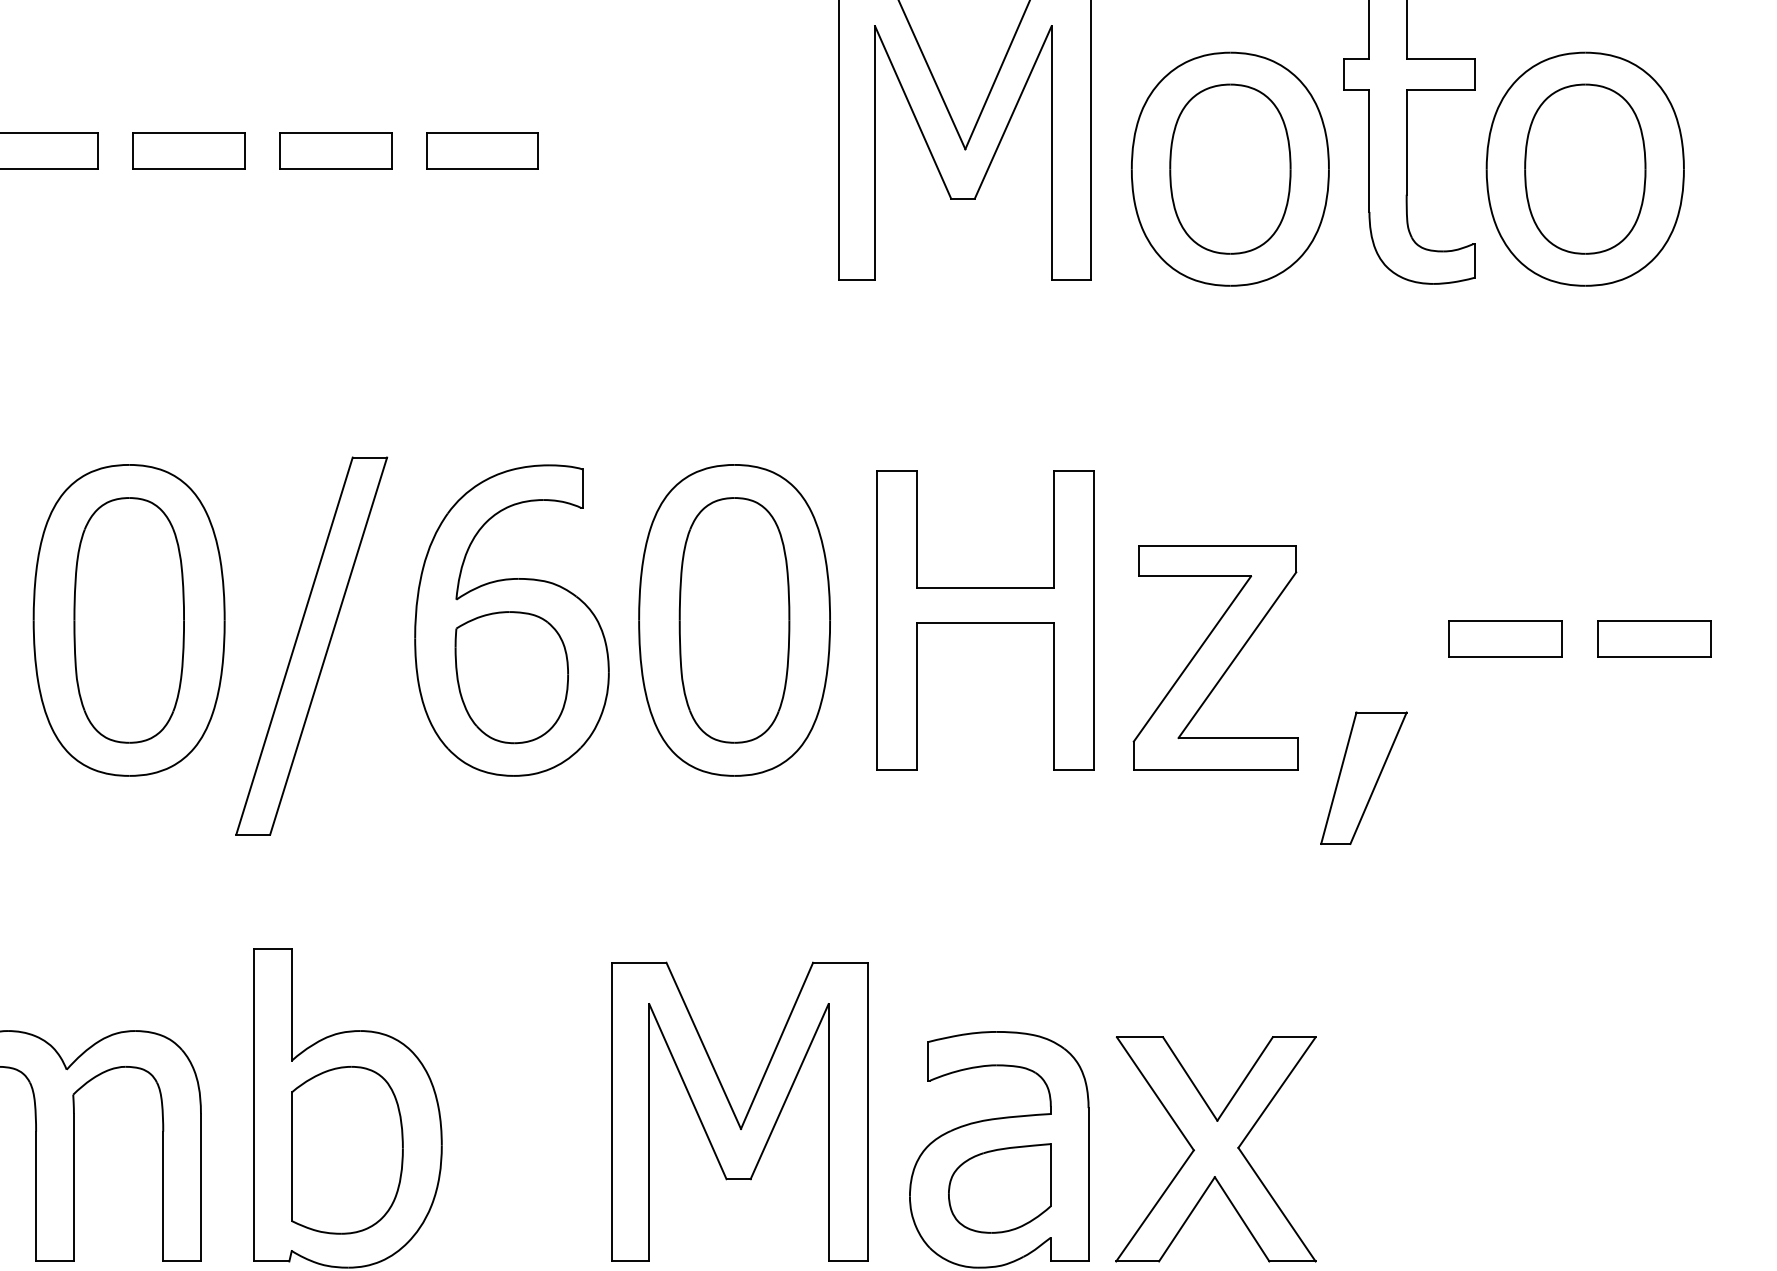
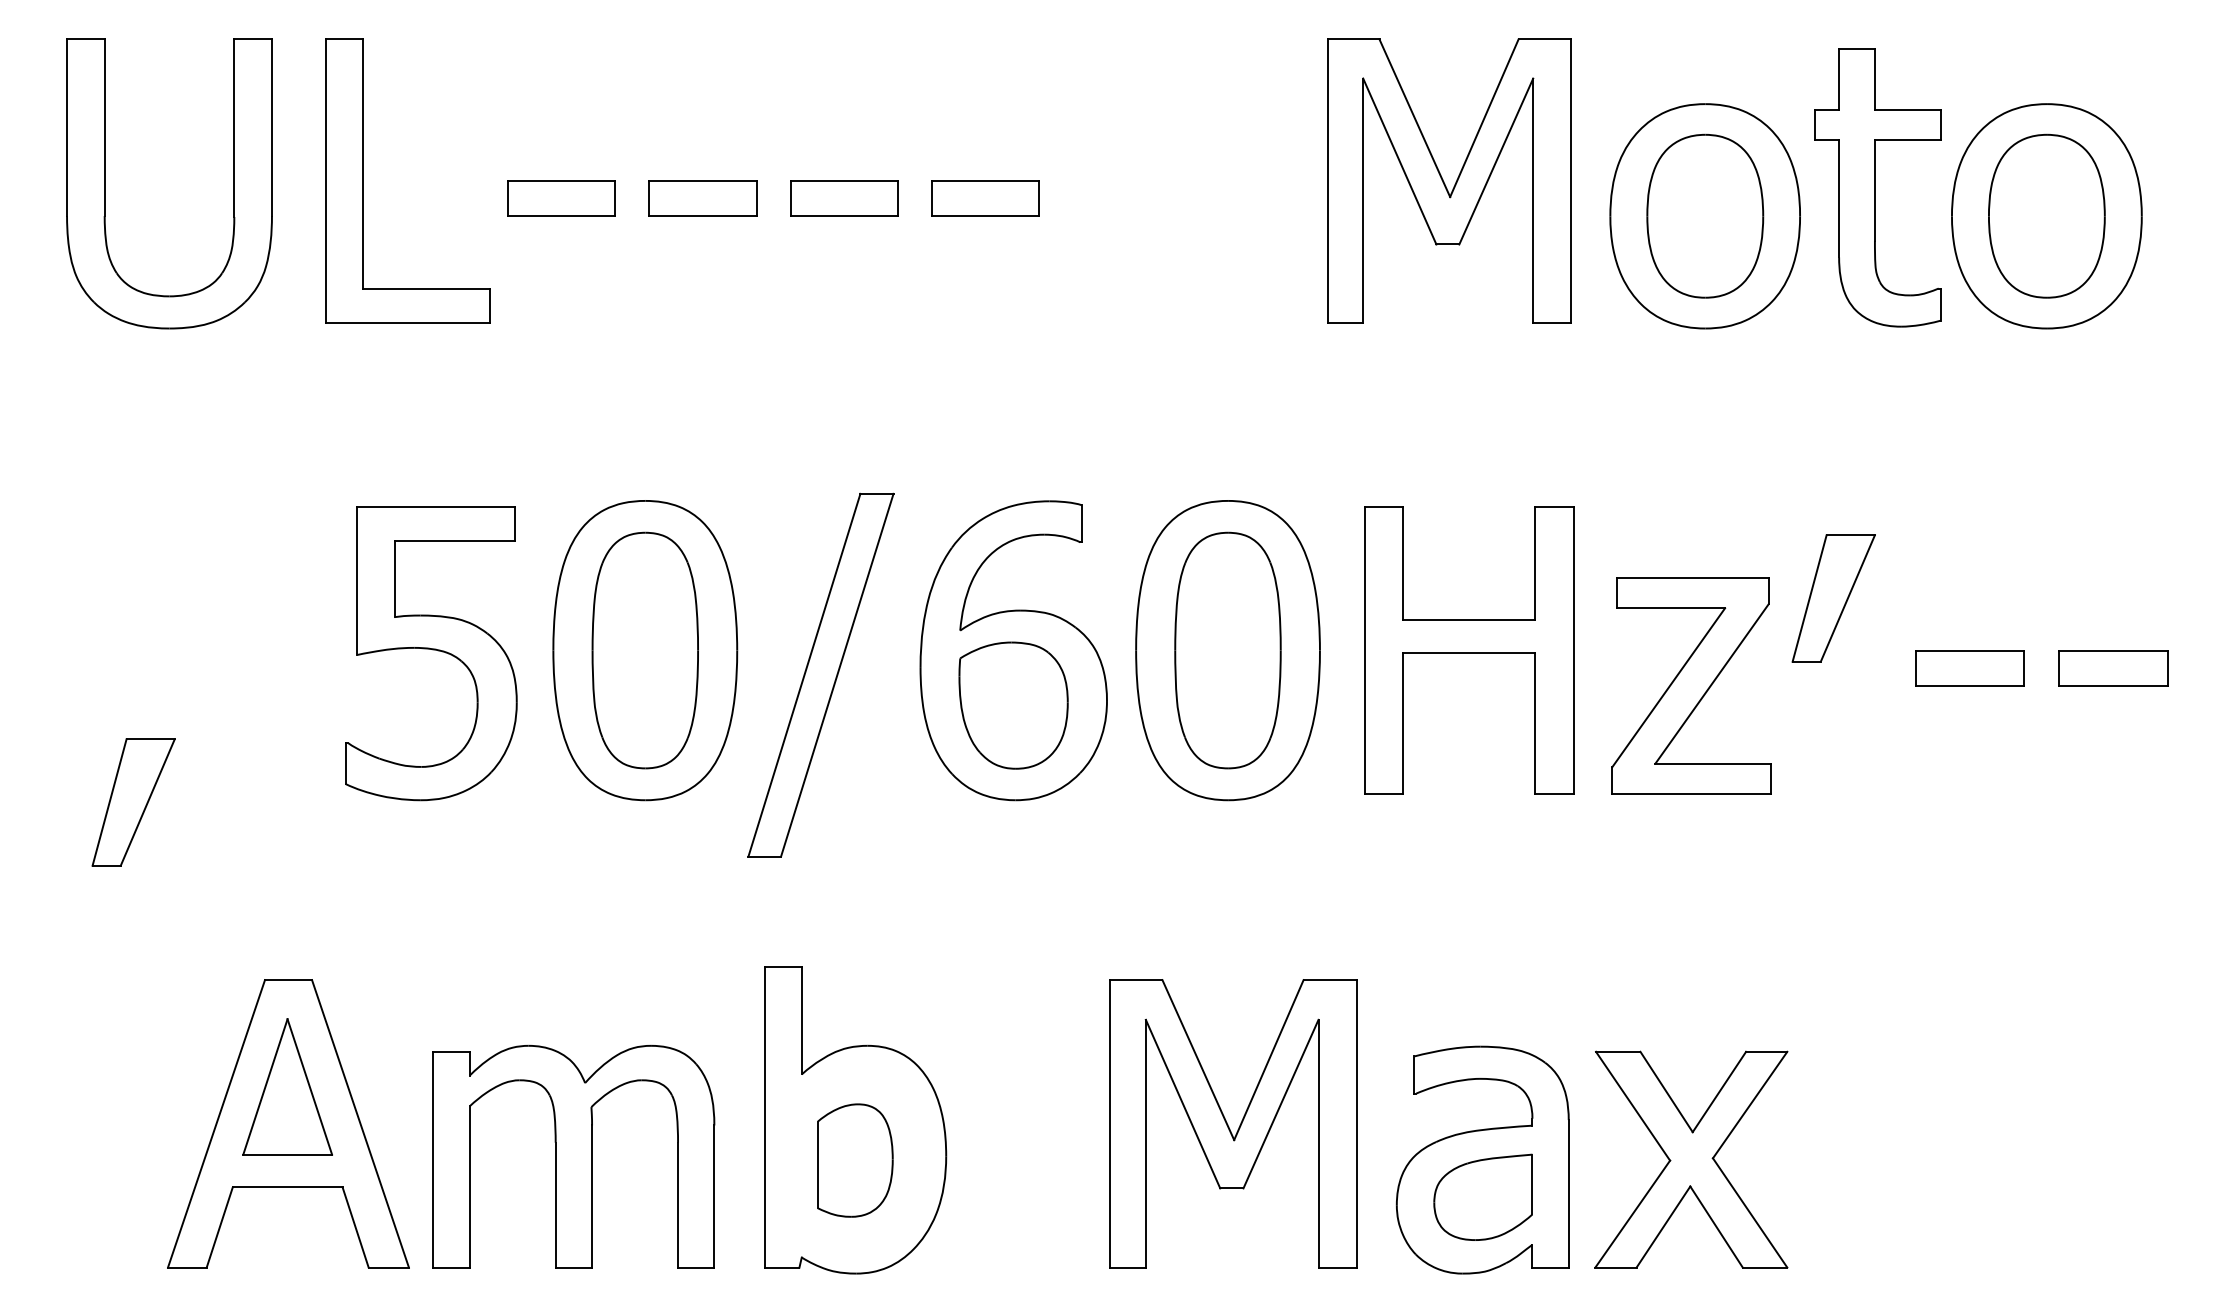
part: (1363, 778) -> (1833, 598), moved
part: (347, 1150) -> (855, 1160), size x0.7

